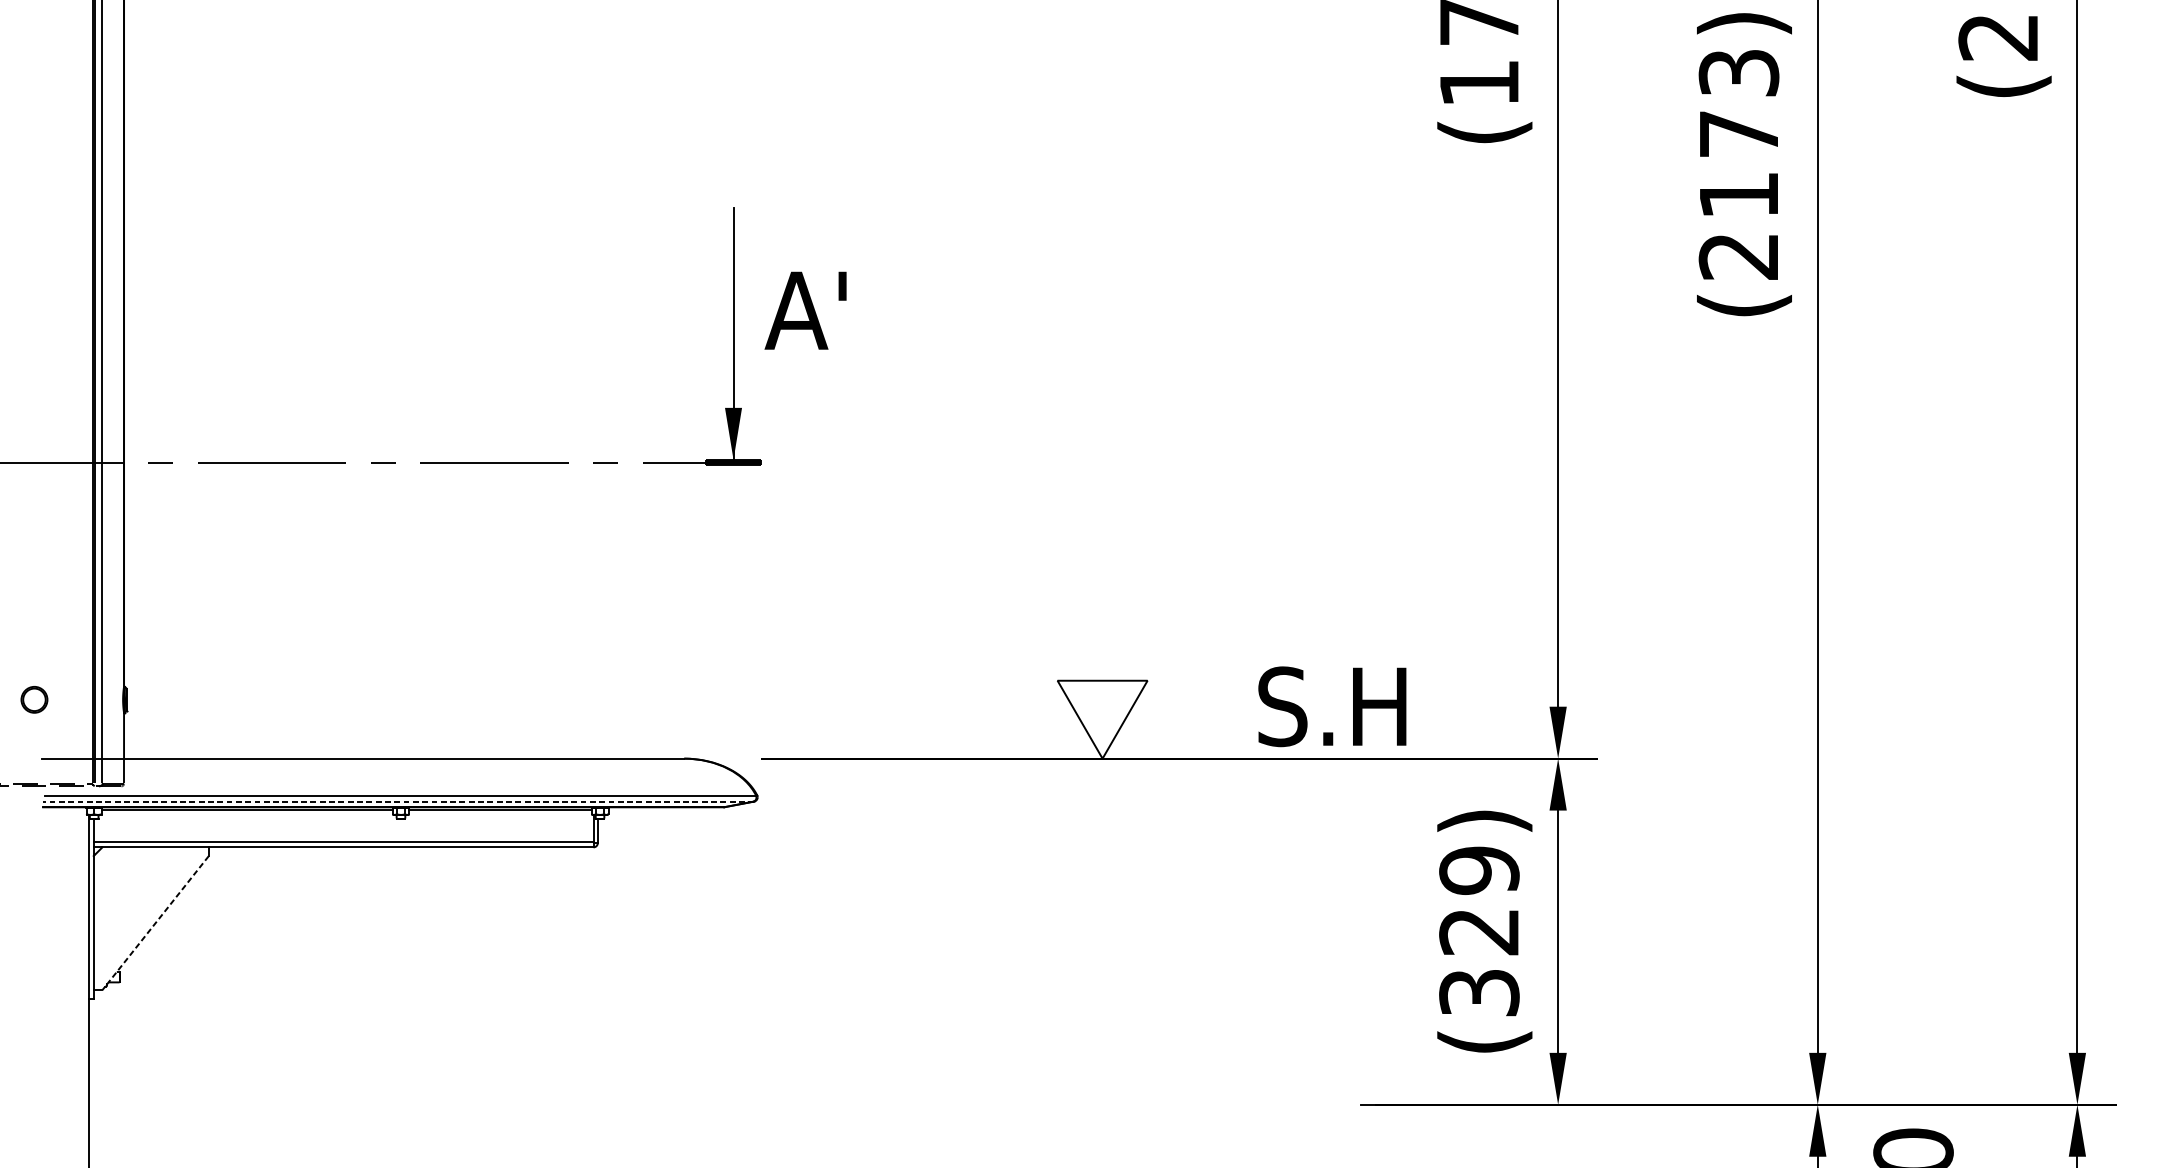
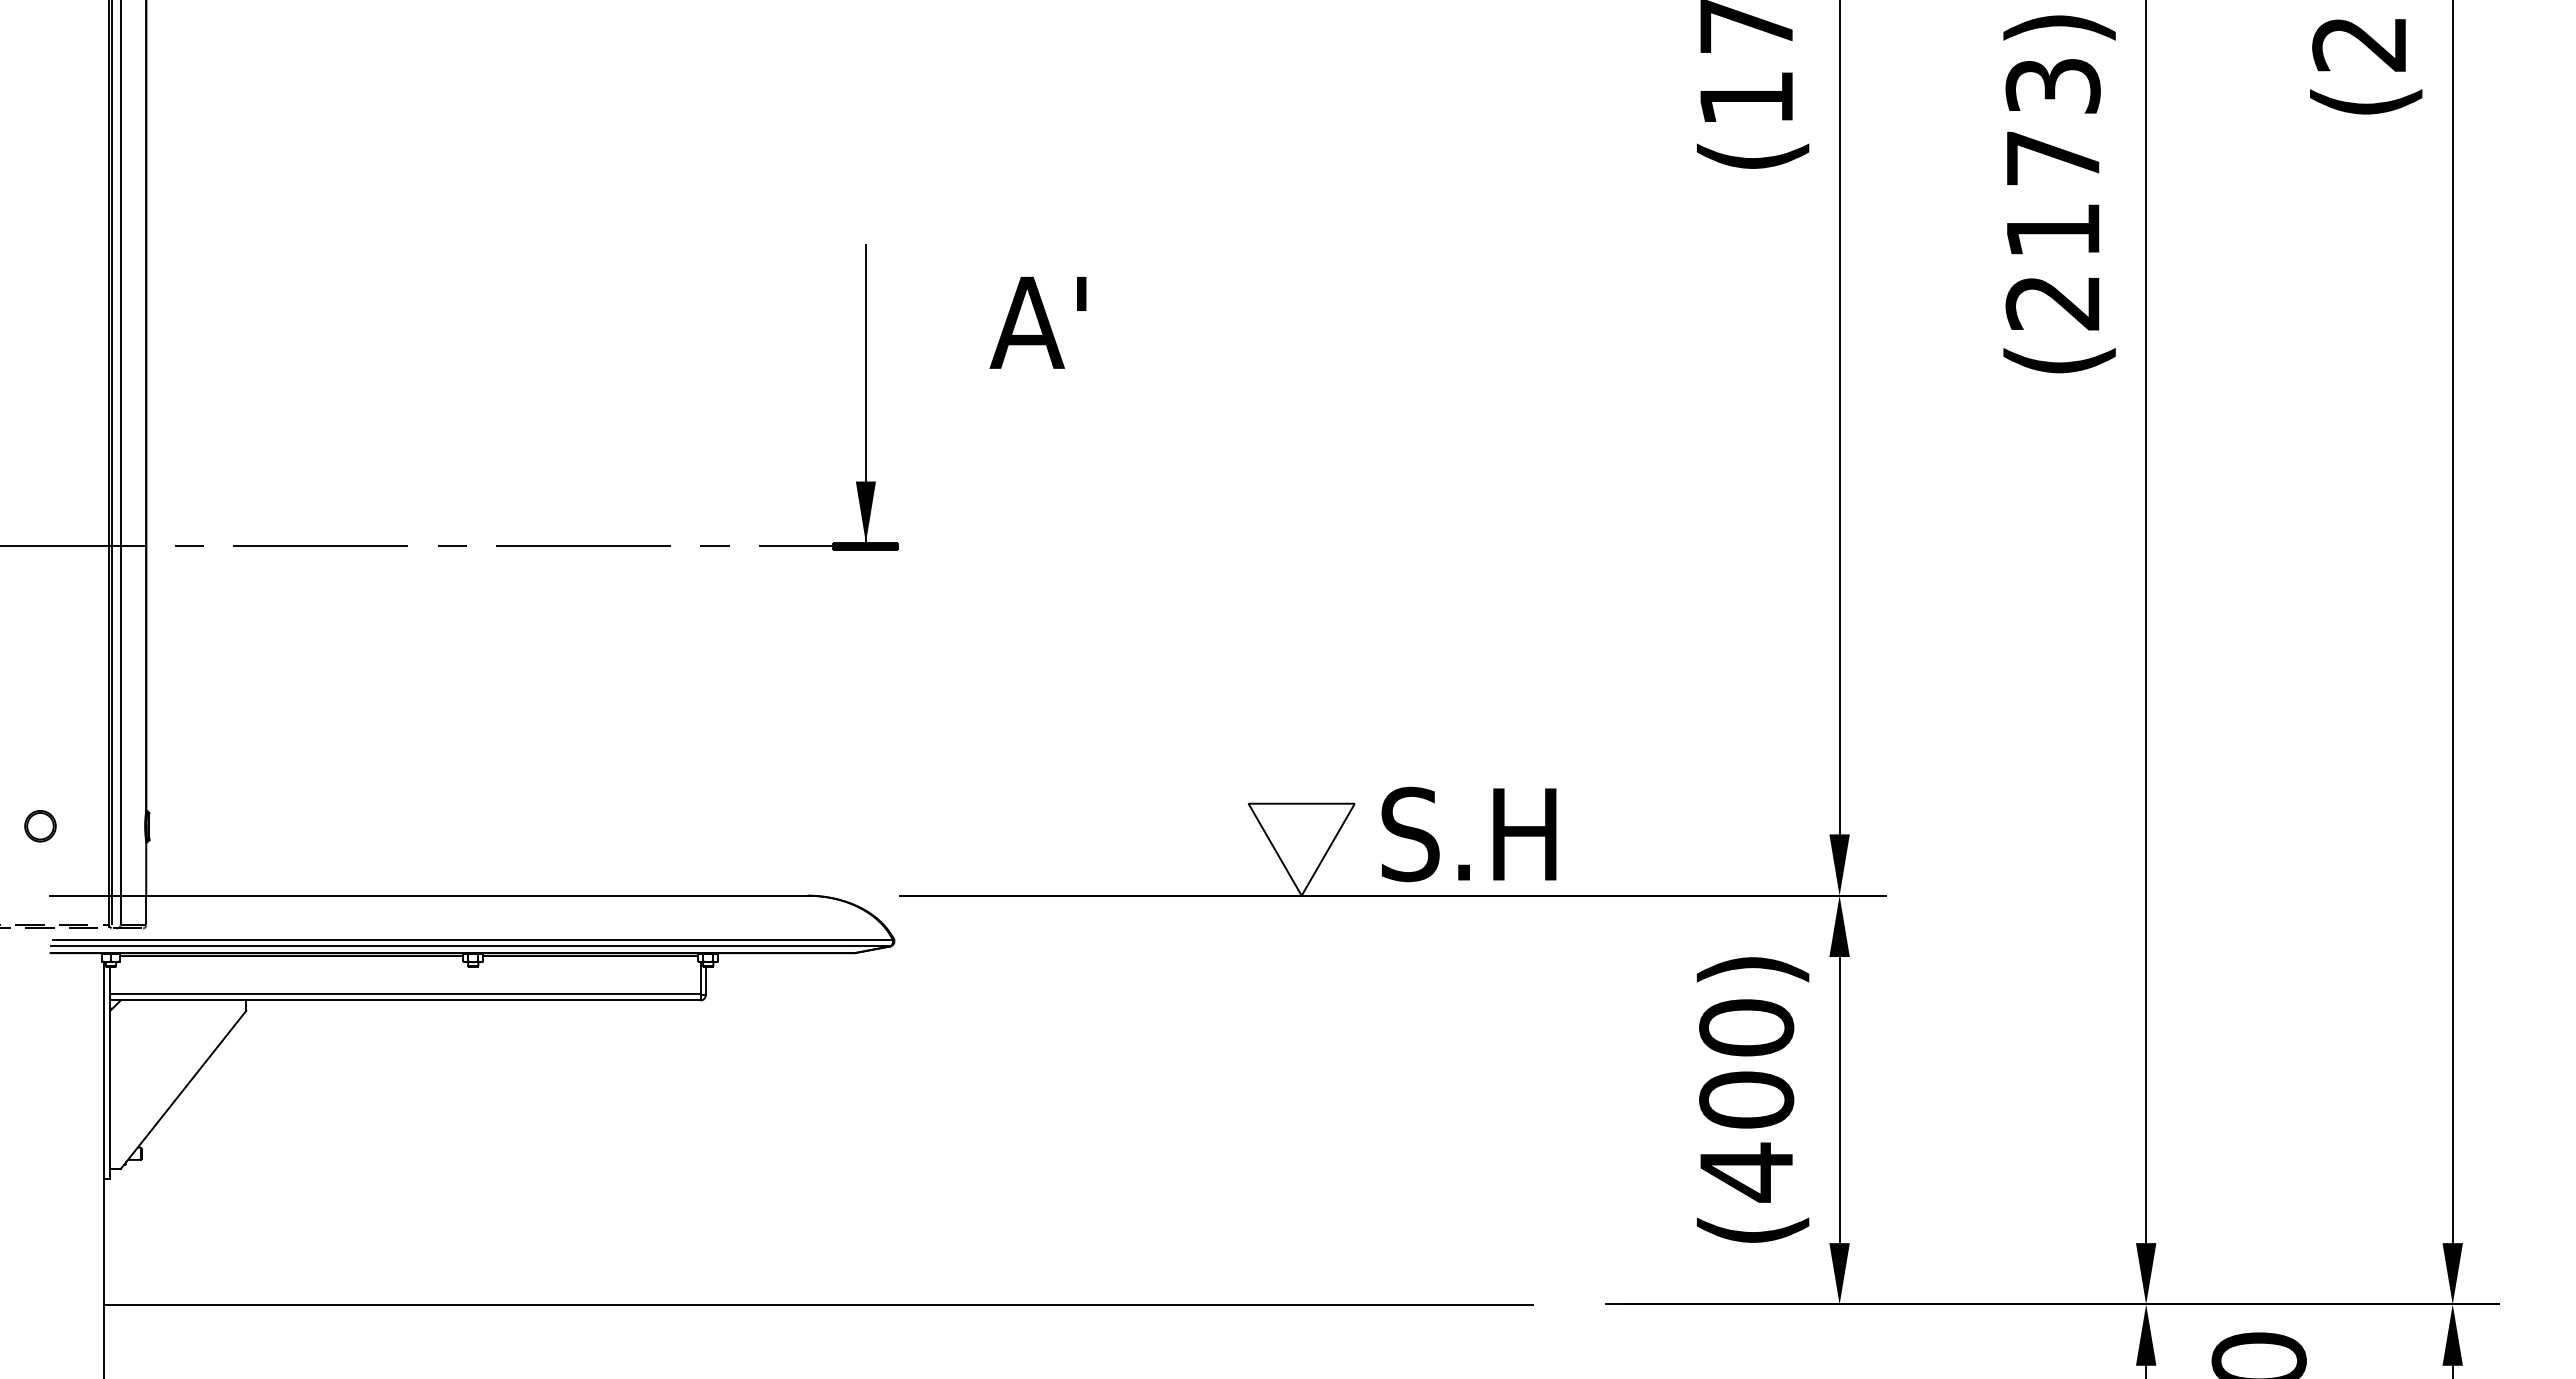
text: (805, 310) -> (1037, 322), moved
text: (1331, 706) -> (1468, 834), moved
line: (398, 801) -> (470, 946), dashed -> solid
line: (155, 923) -> (183, 1090), dashed -> solid
text: (1479, 932) -> (1746, 1100), (329) -> (400)
line: (693, 1104) -> (818, 1304), added

